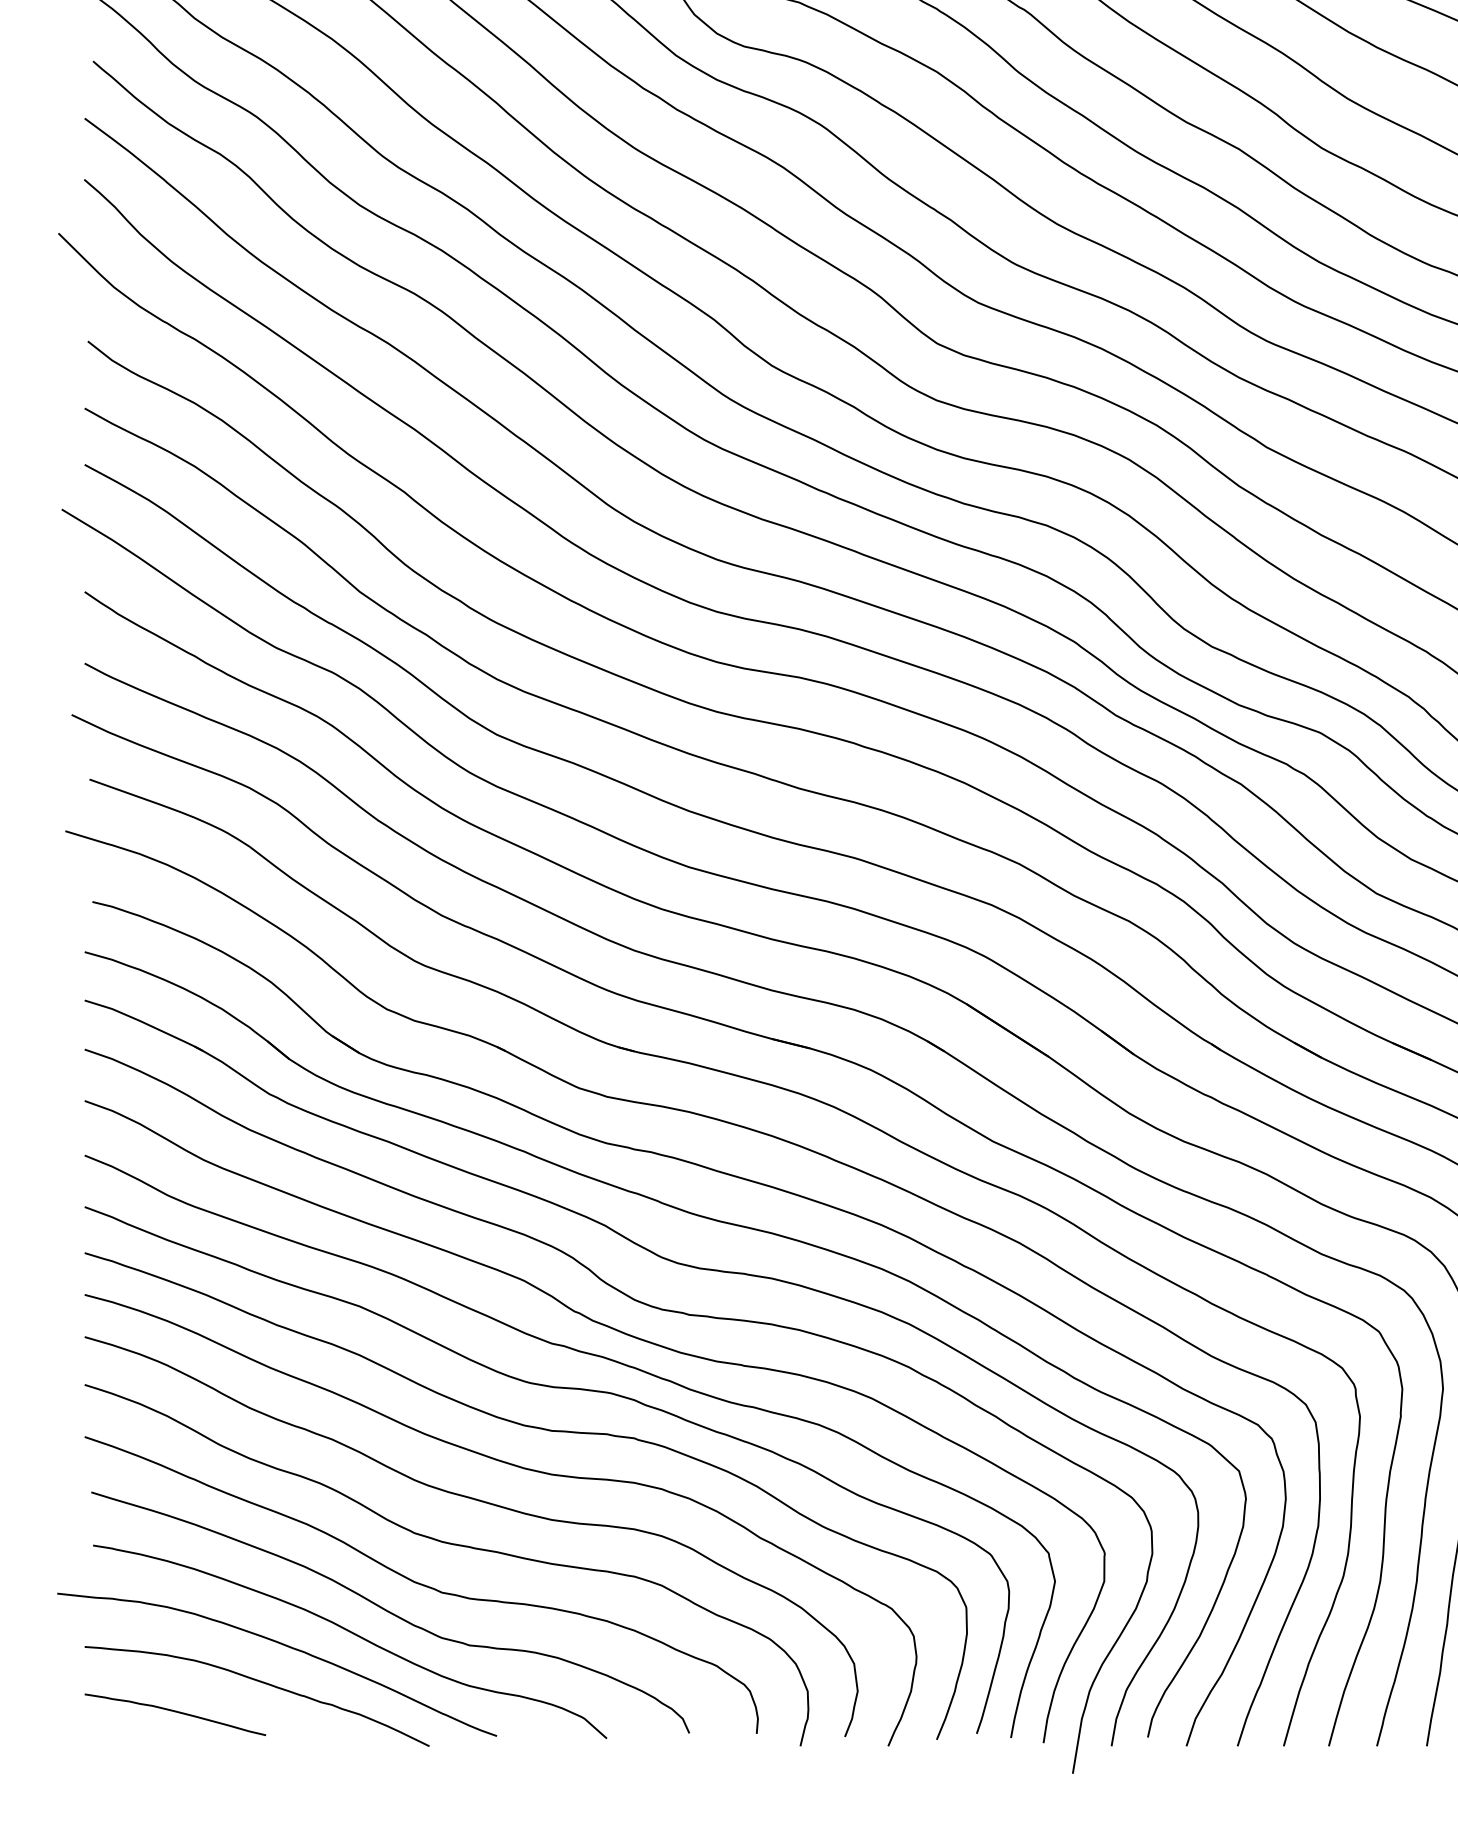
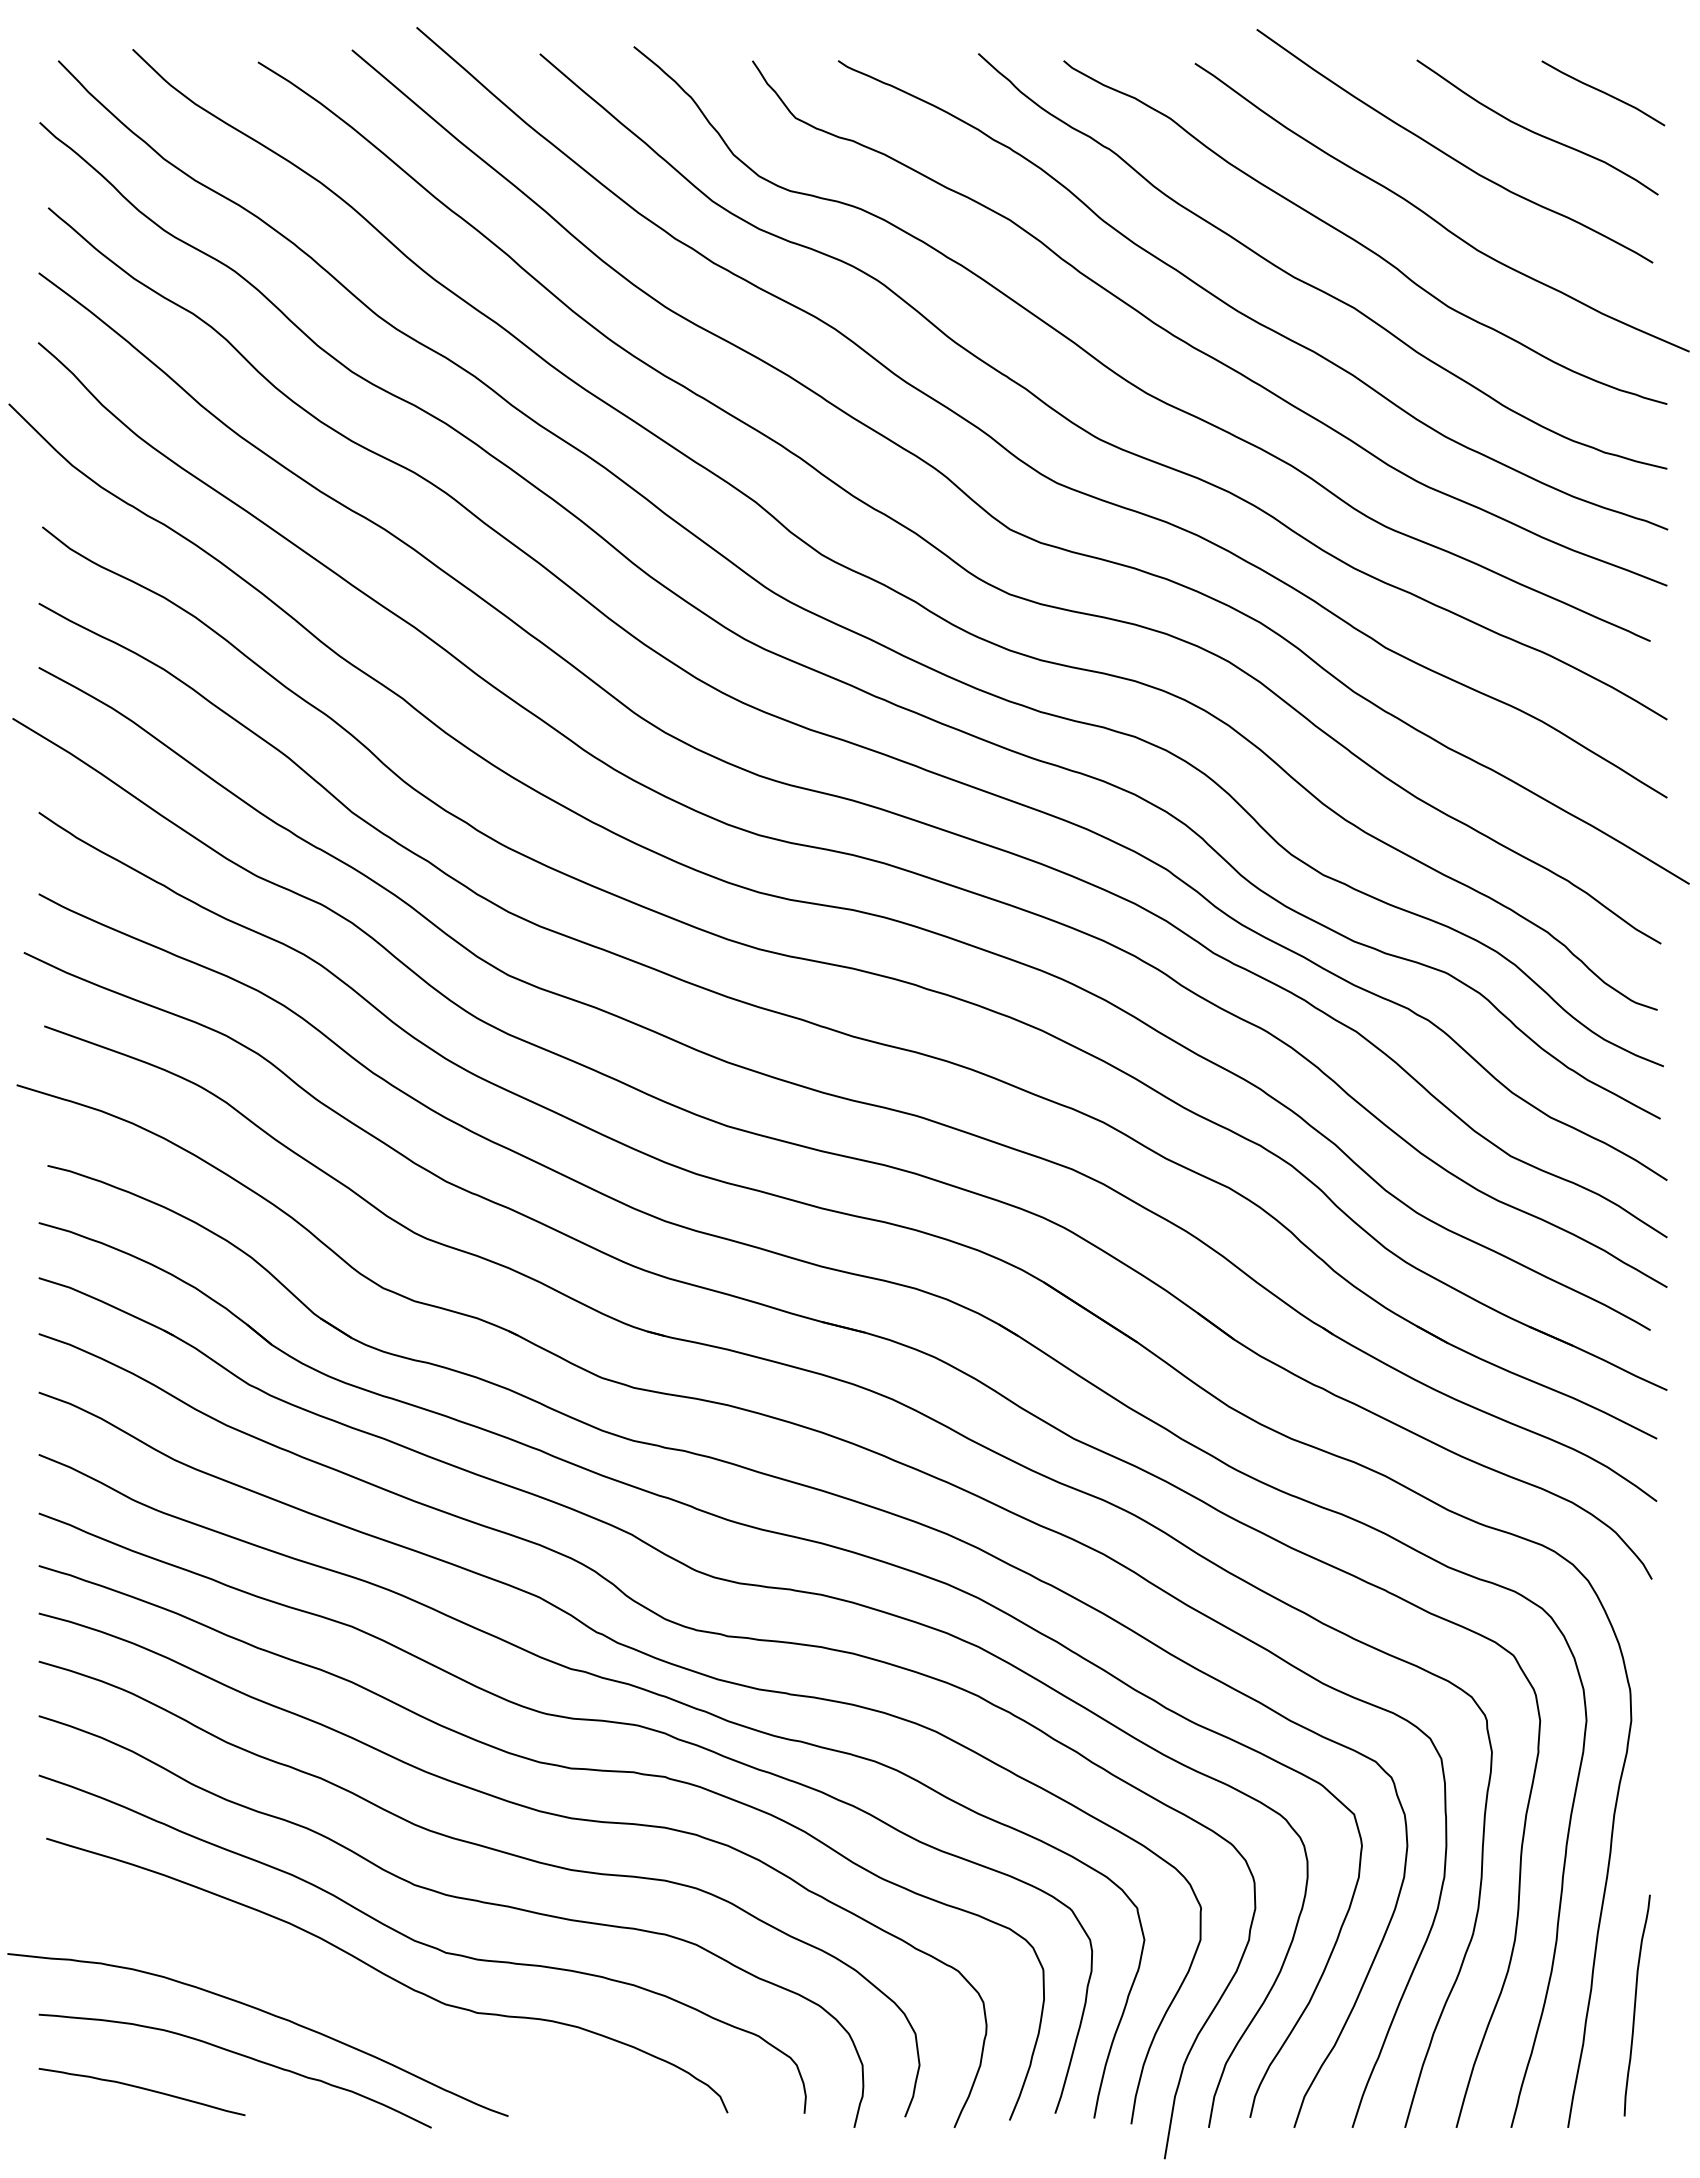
curve: (353, 1634) -> (344, 2000), removed

